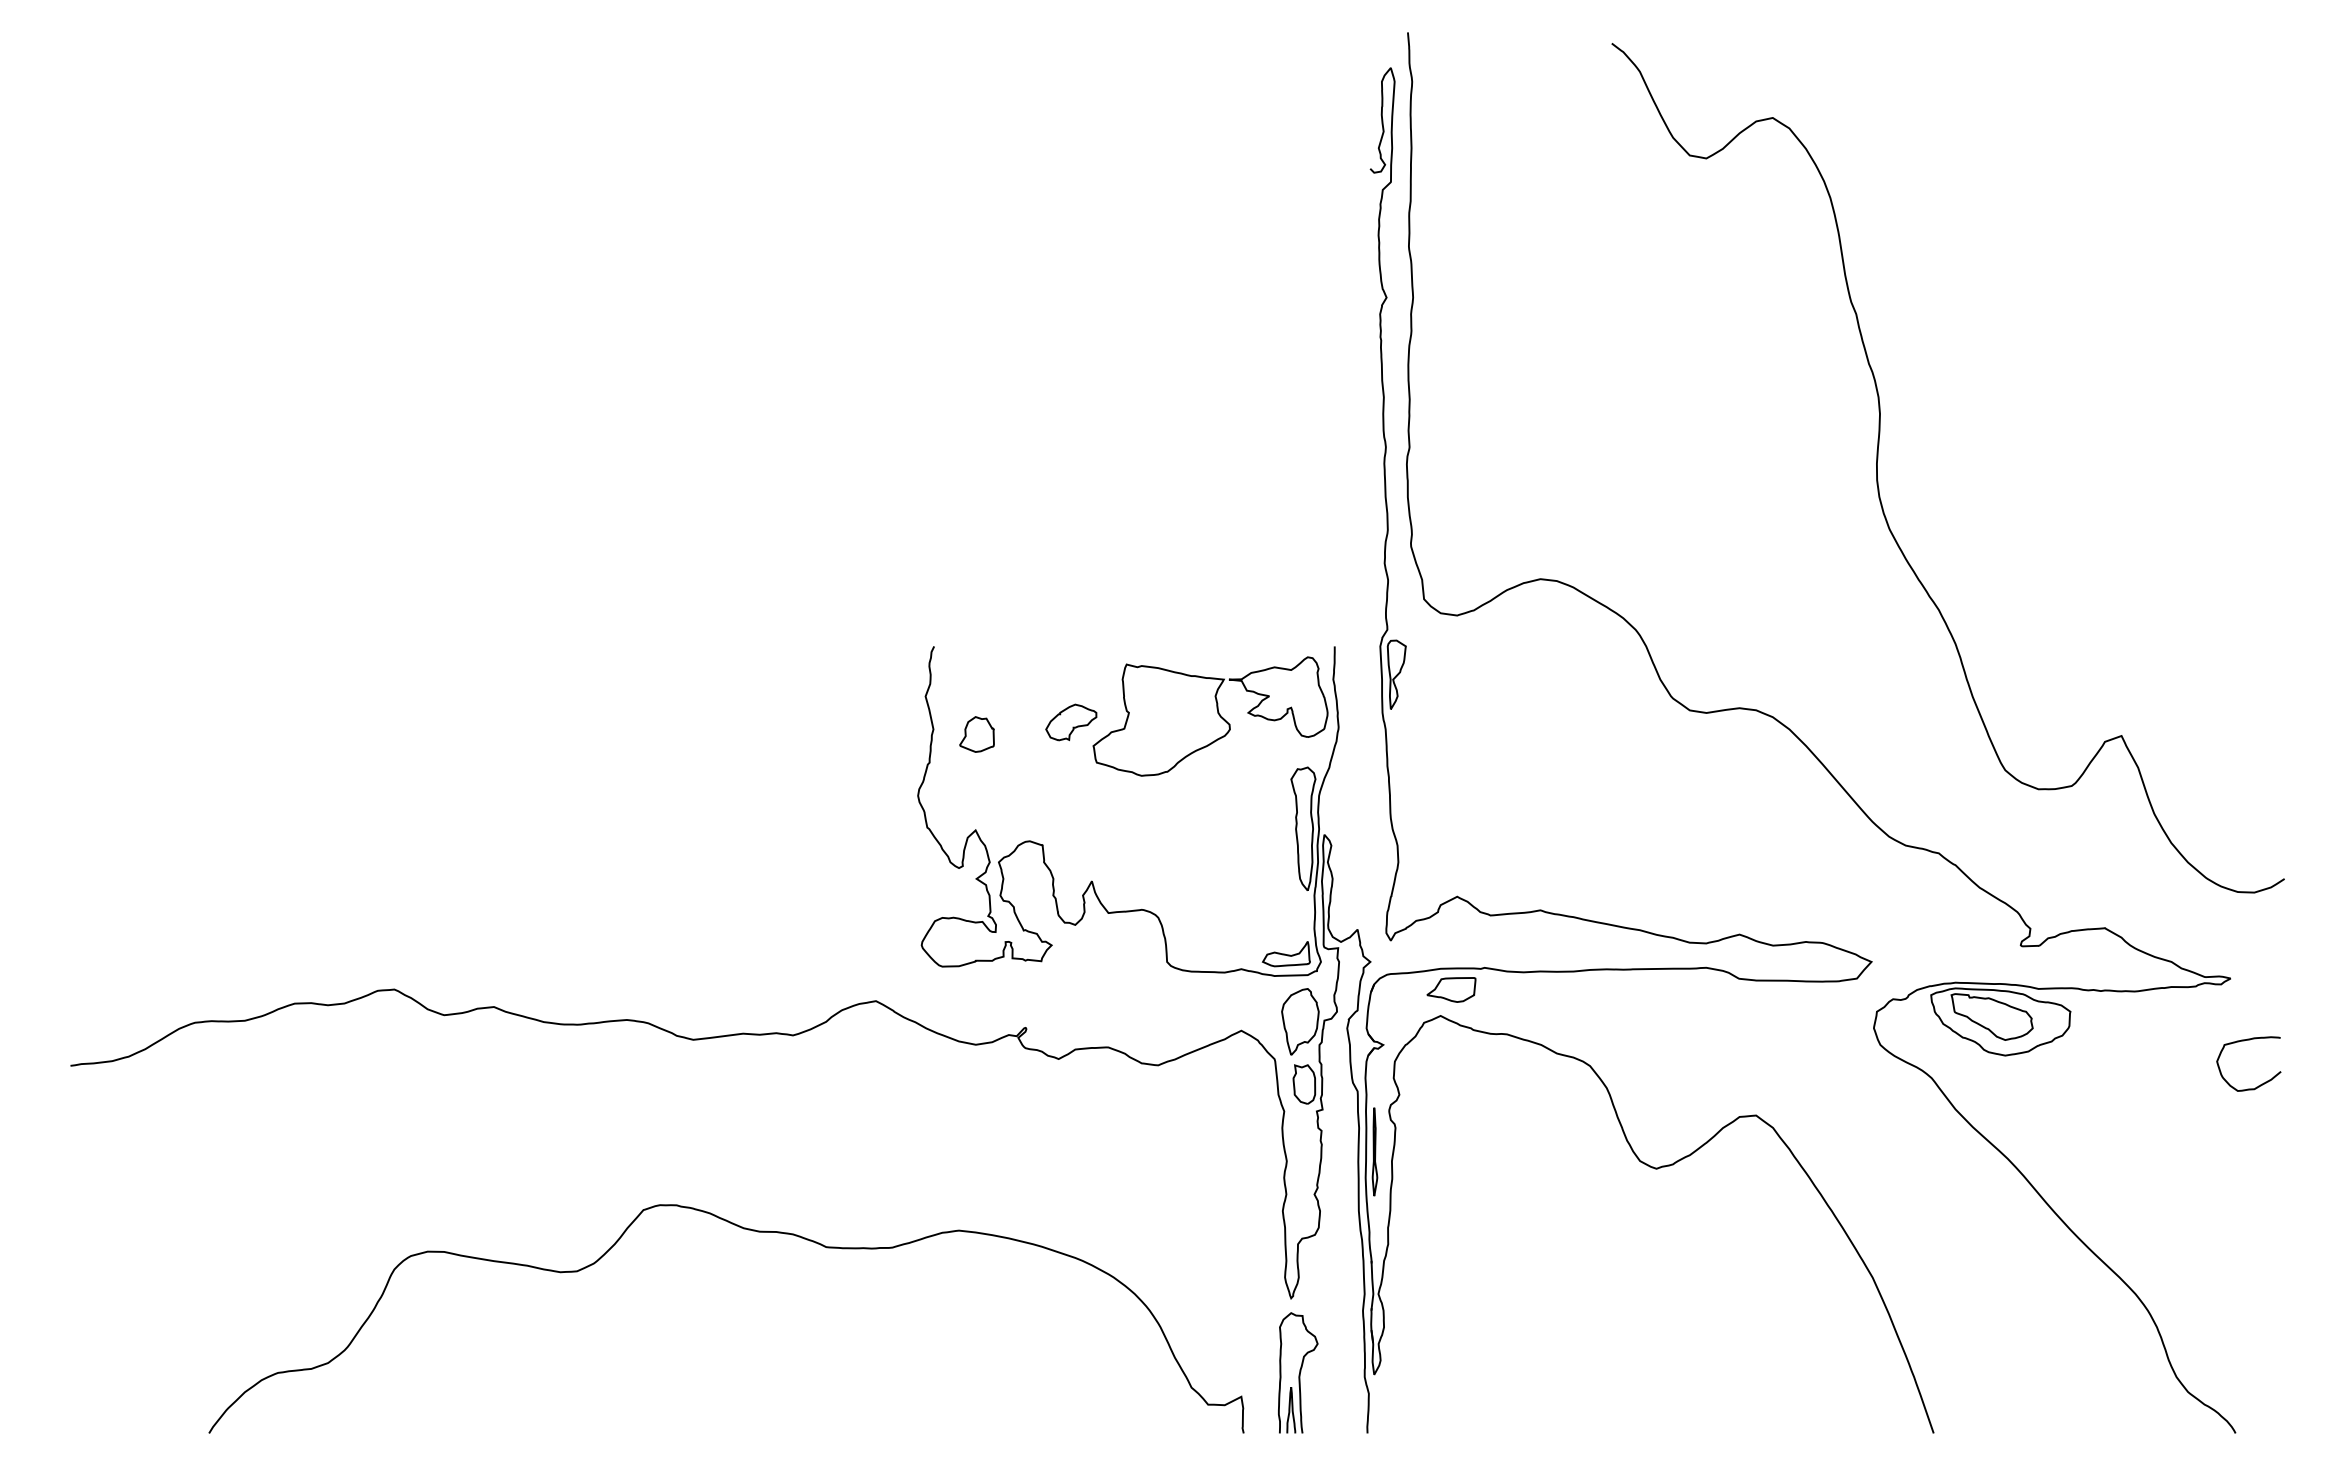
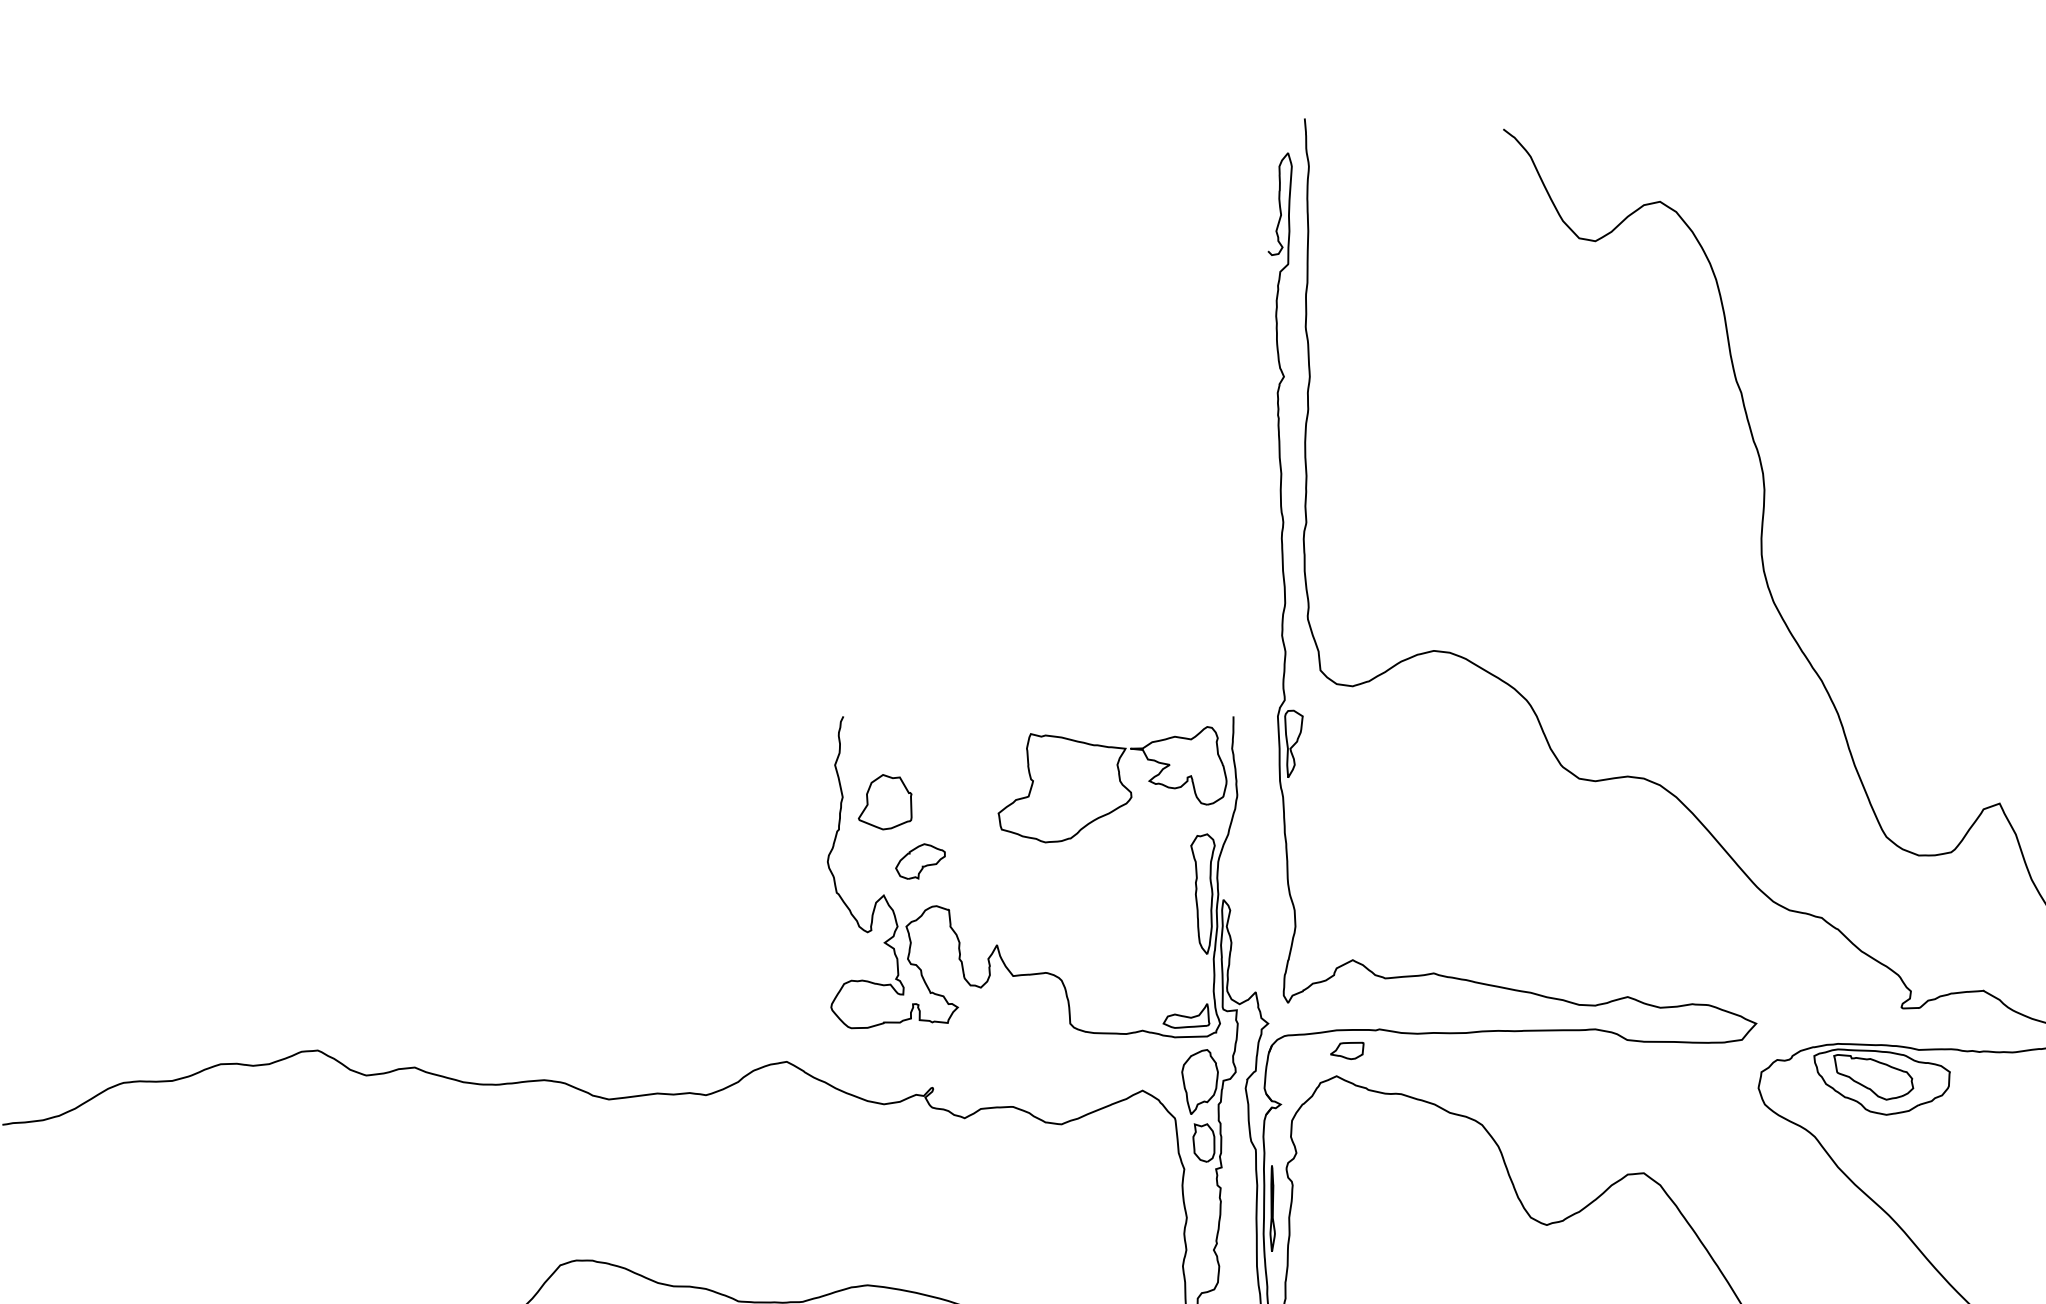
part: (1071, 722) -> (920, 861), moved
part: (976, 734) -> (884, 802), size x1.6
part: (1451, 989) -> (1347, 1050), size x0.7

